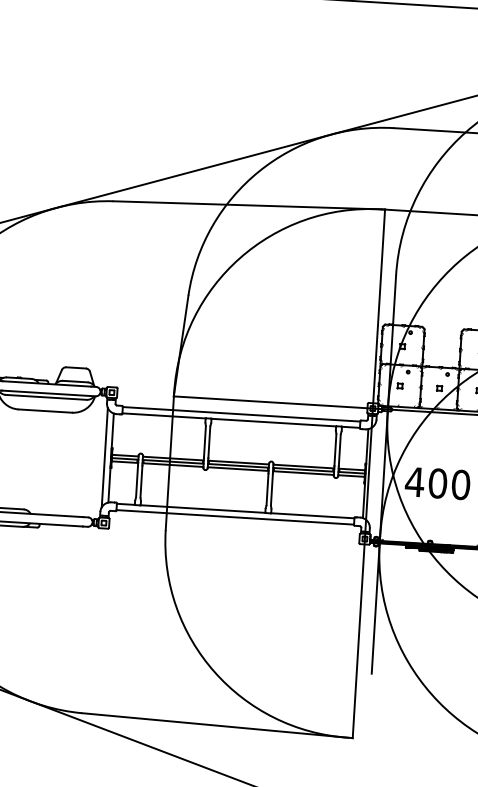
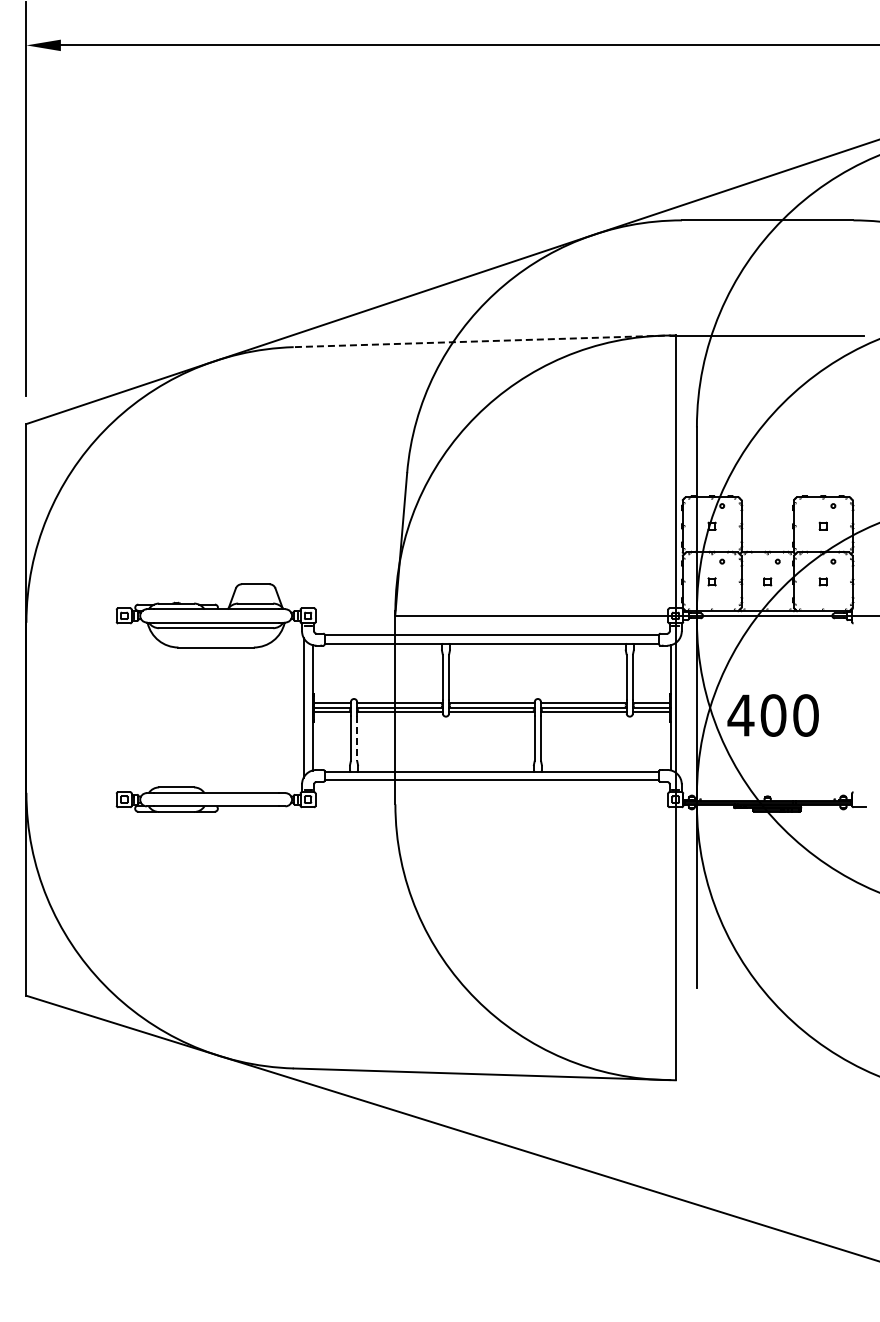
line: (249, 205) -> (484, 341), solid -> dashed
line: (141, 481) -> (357, 738), solid -> dashed

